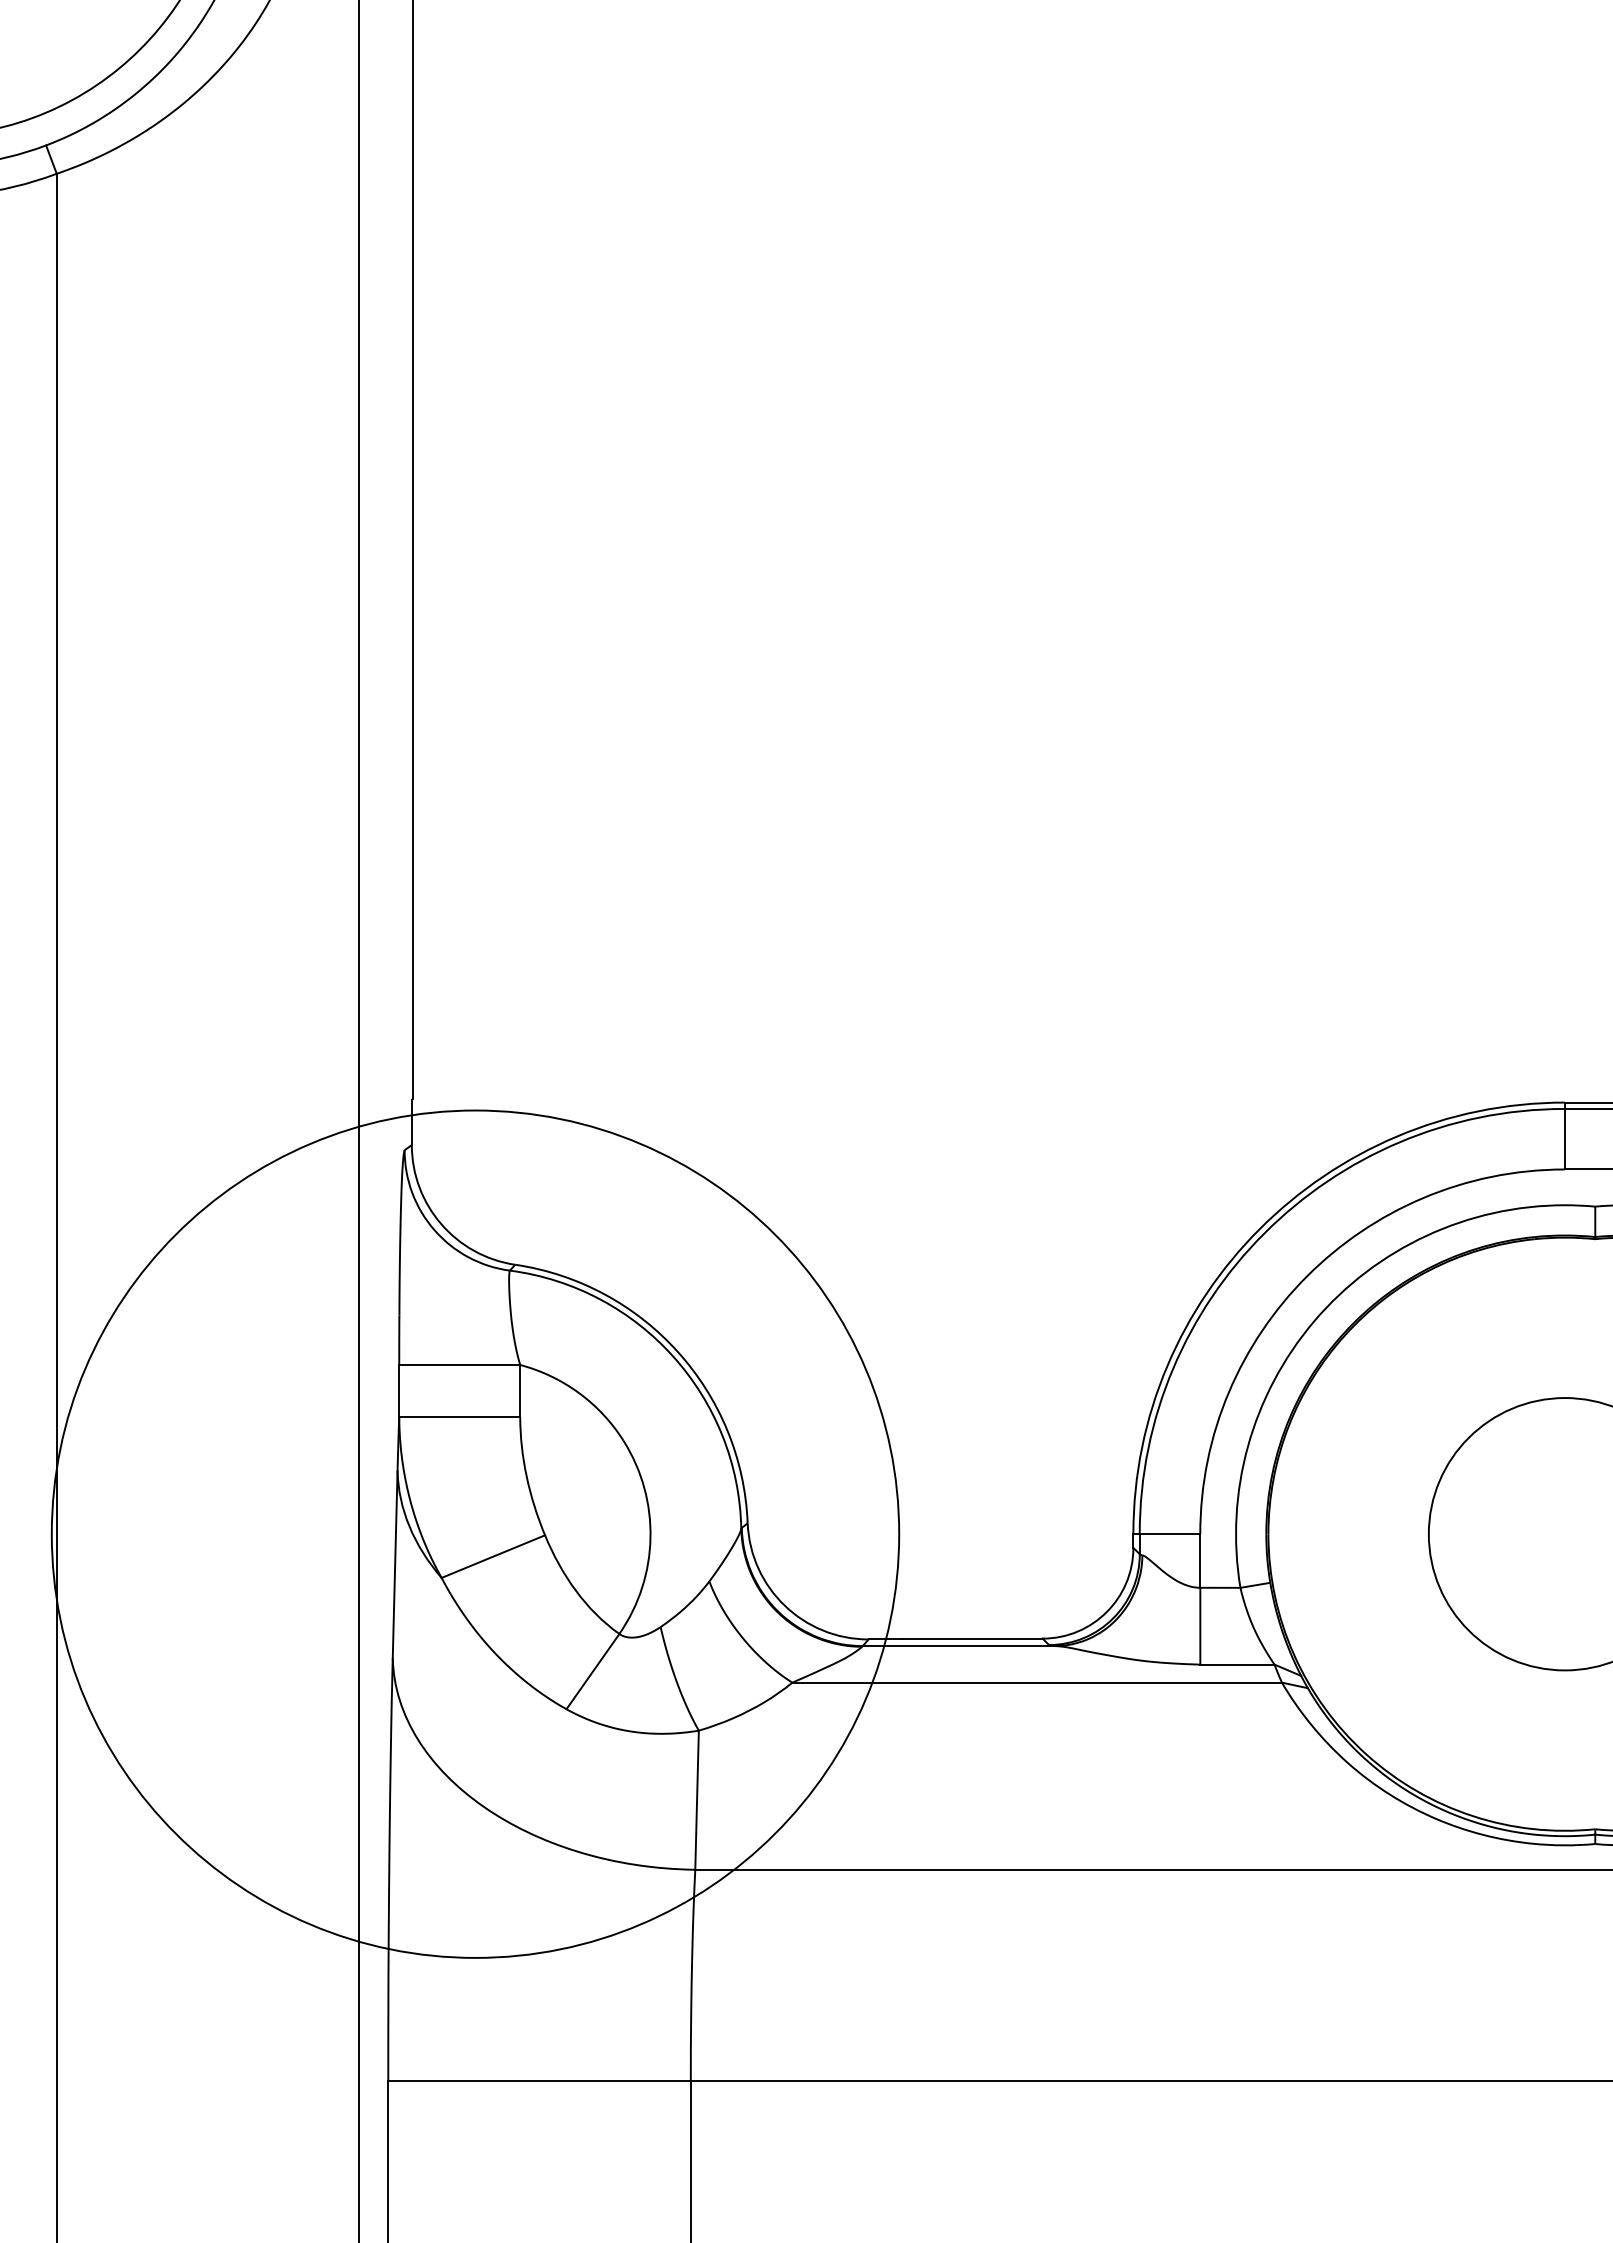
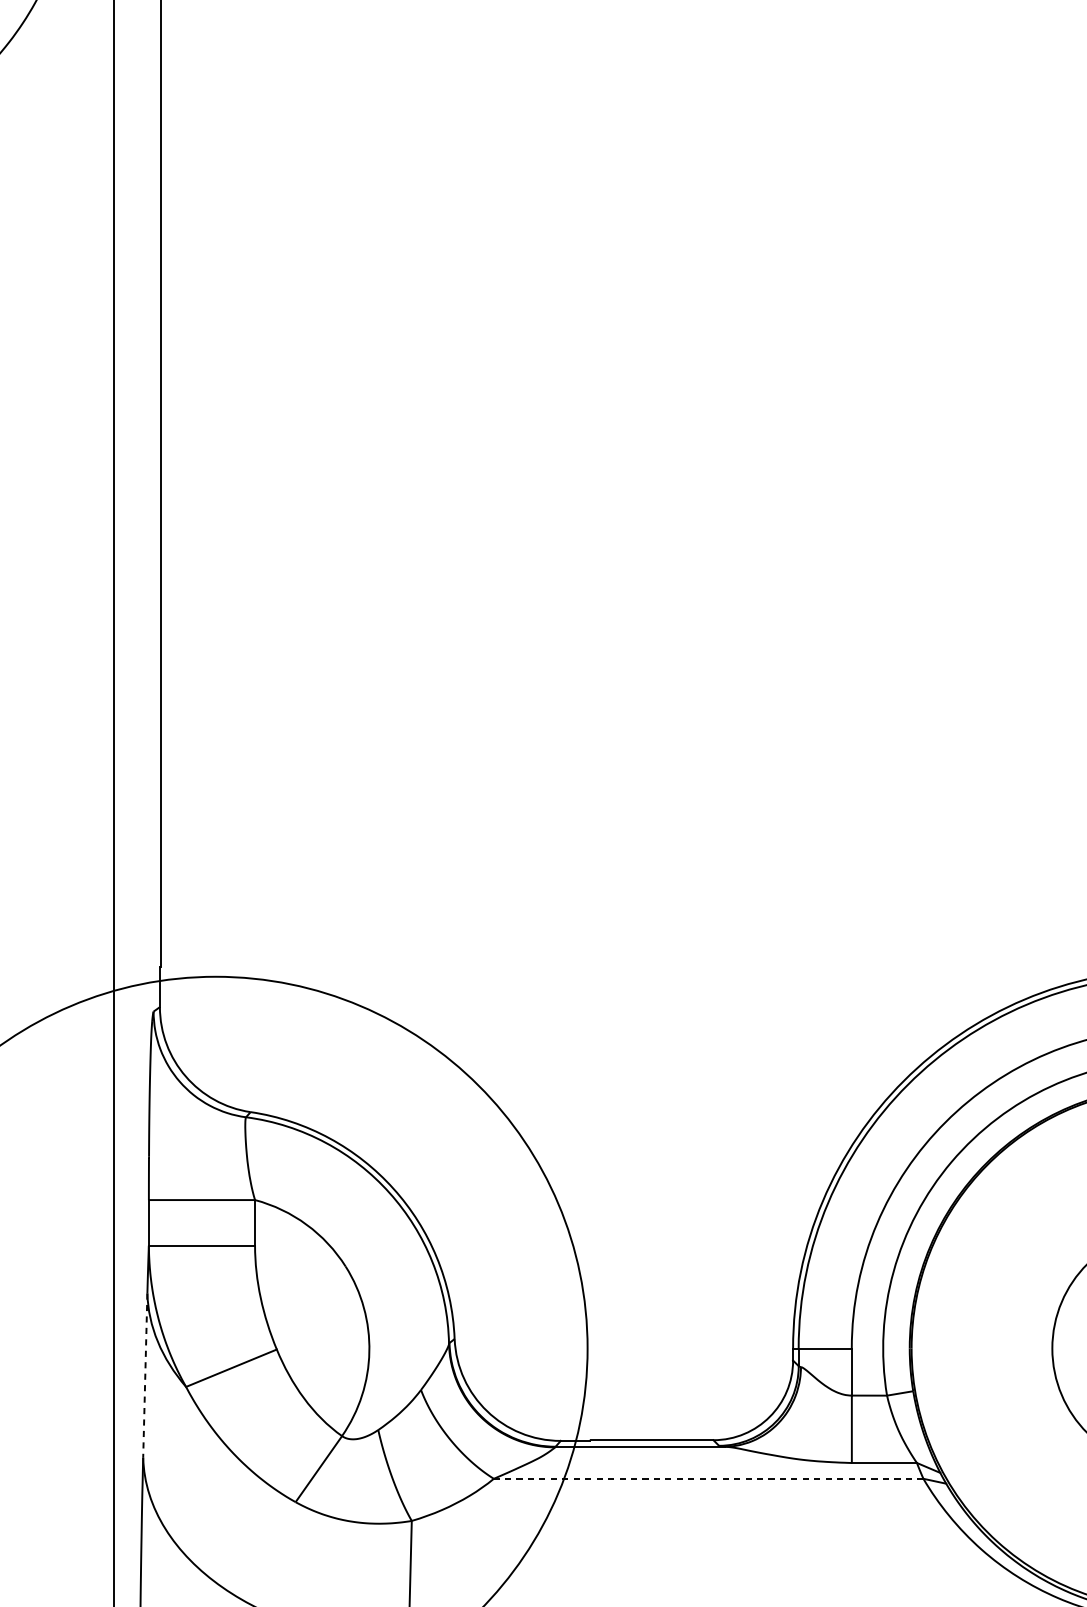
line: (395, 1565) -> (145, 1376), solid -> dashed
line: (1037, 1682) -> (708, 1478), solid -> dashed

